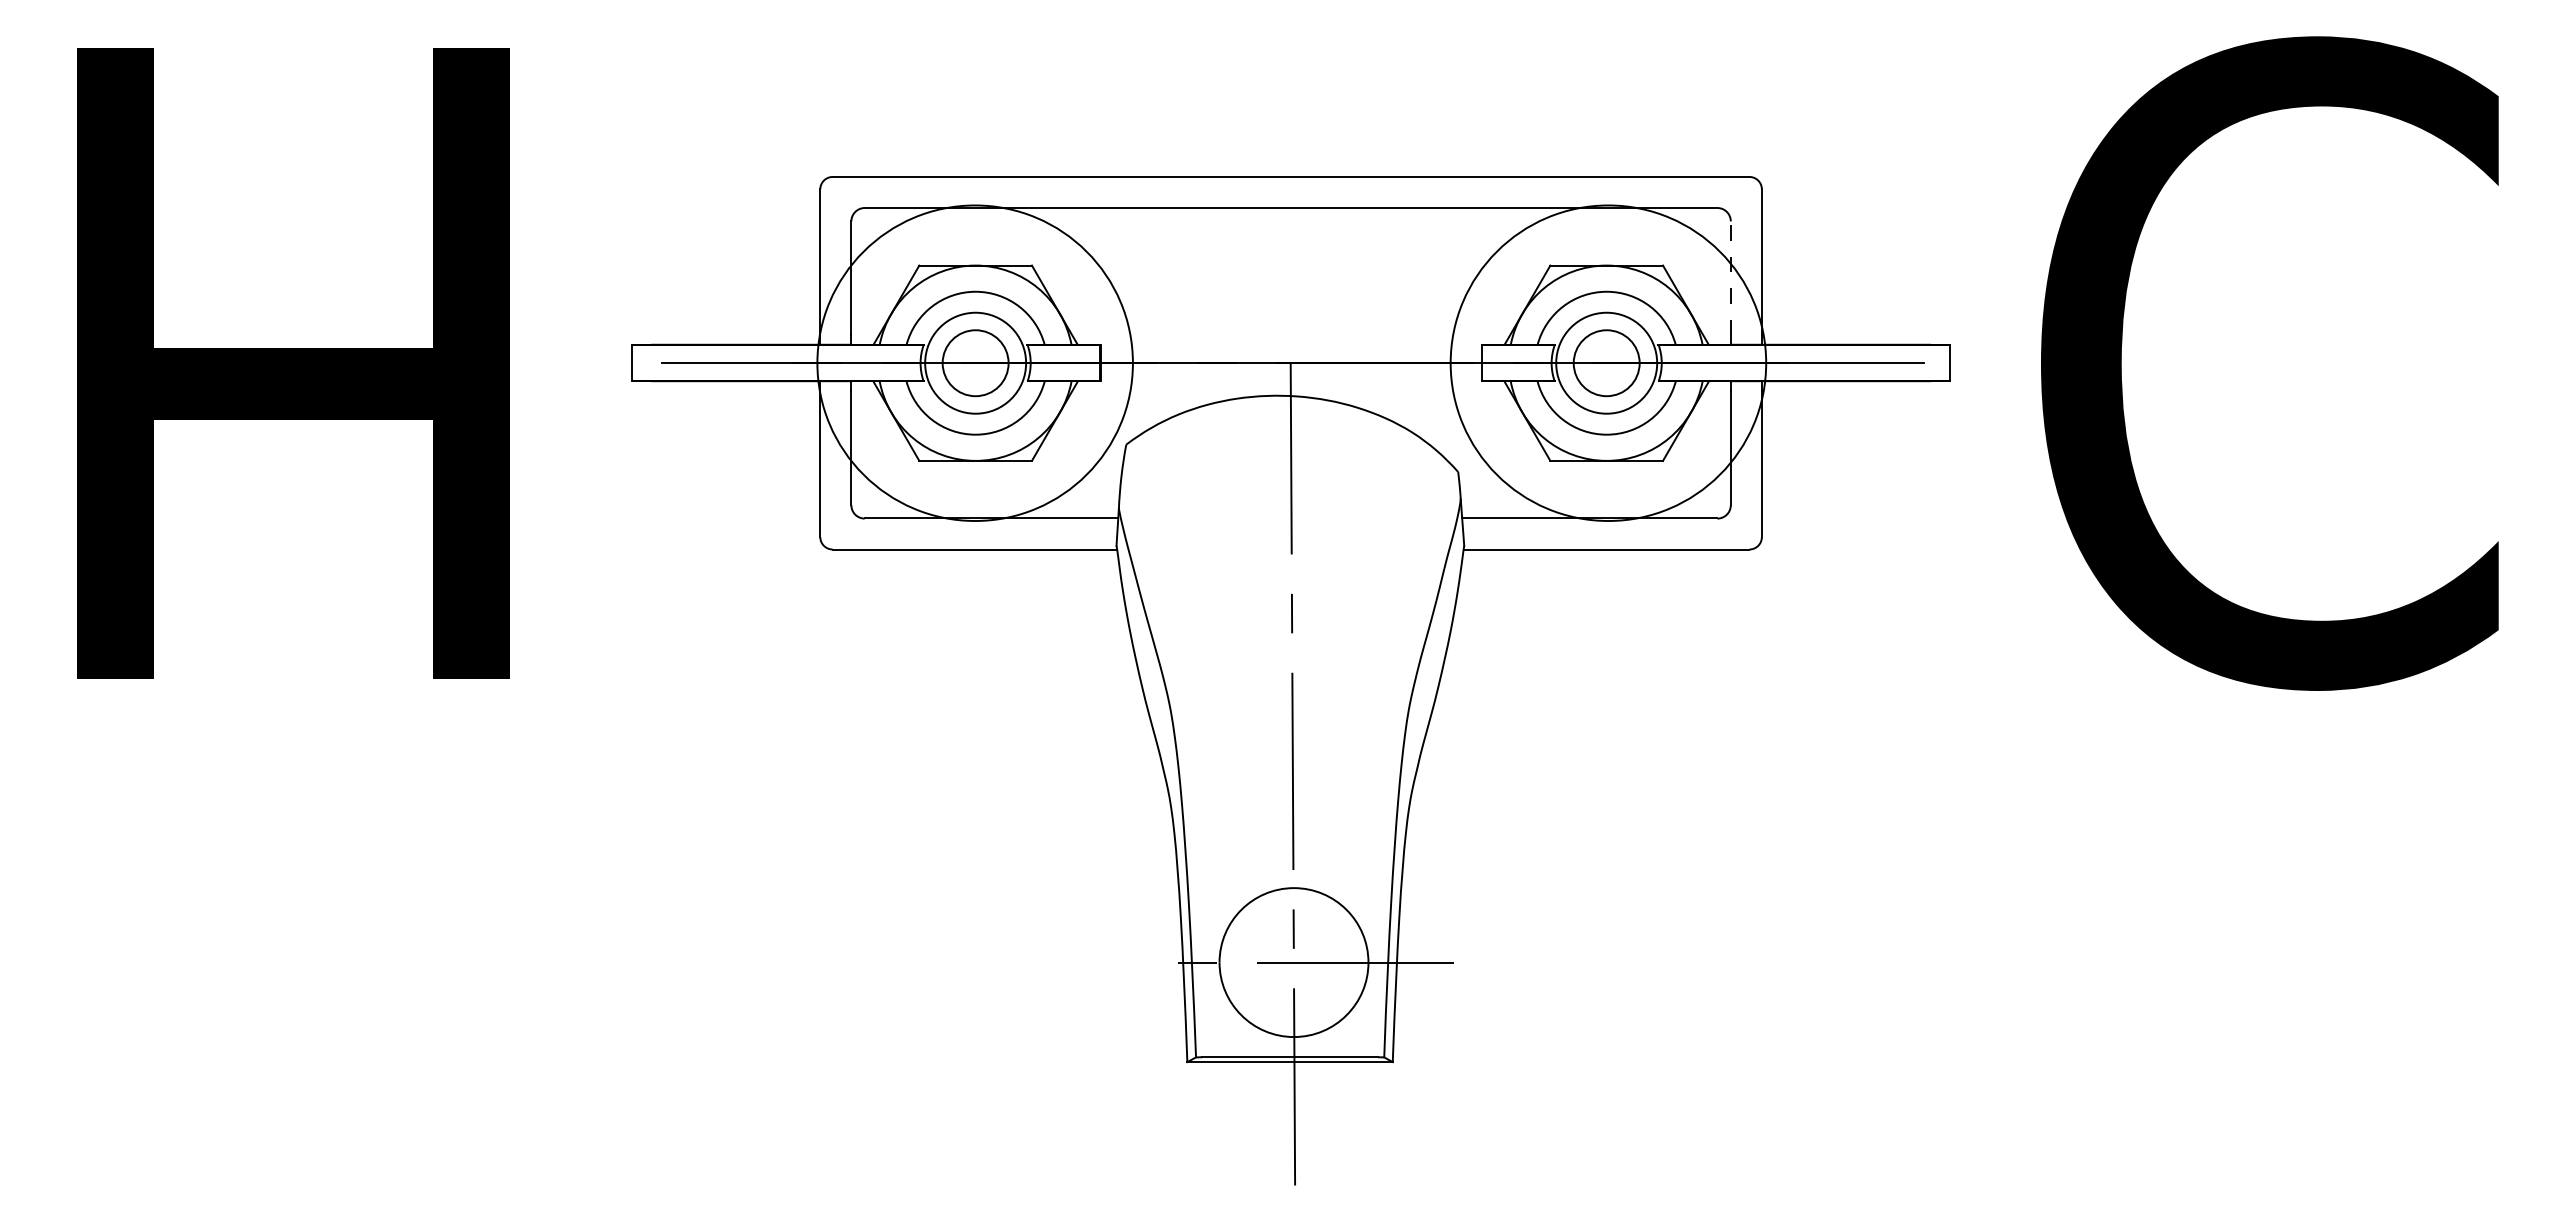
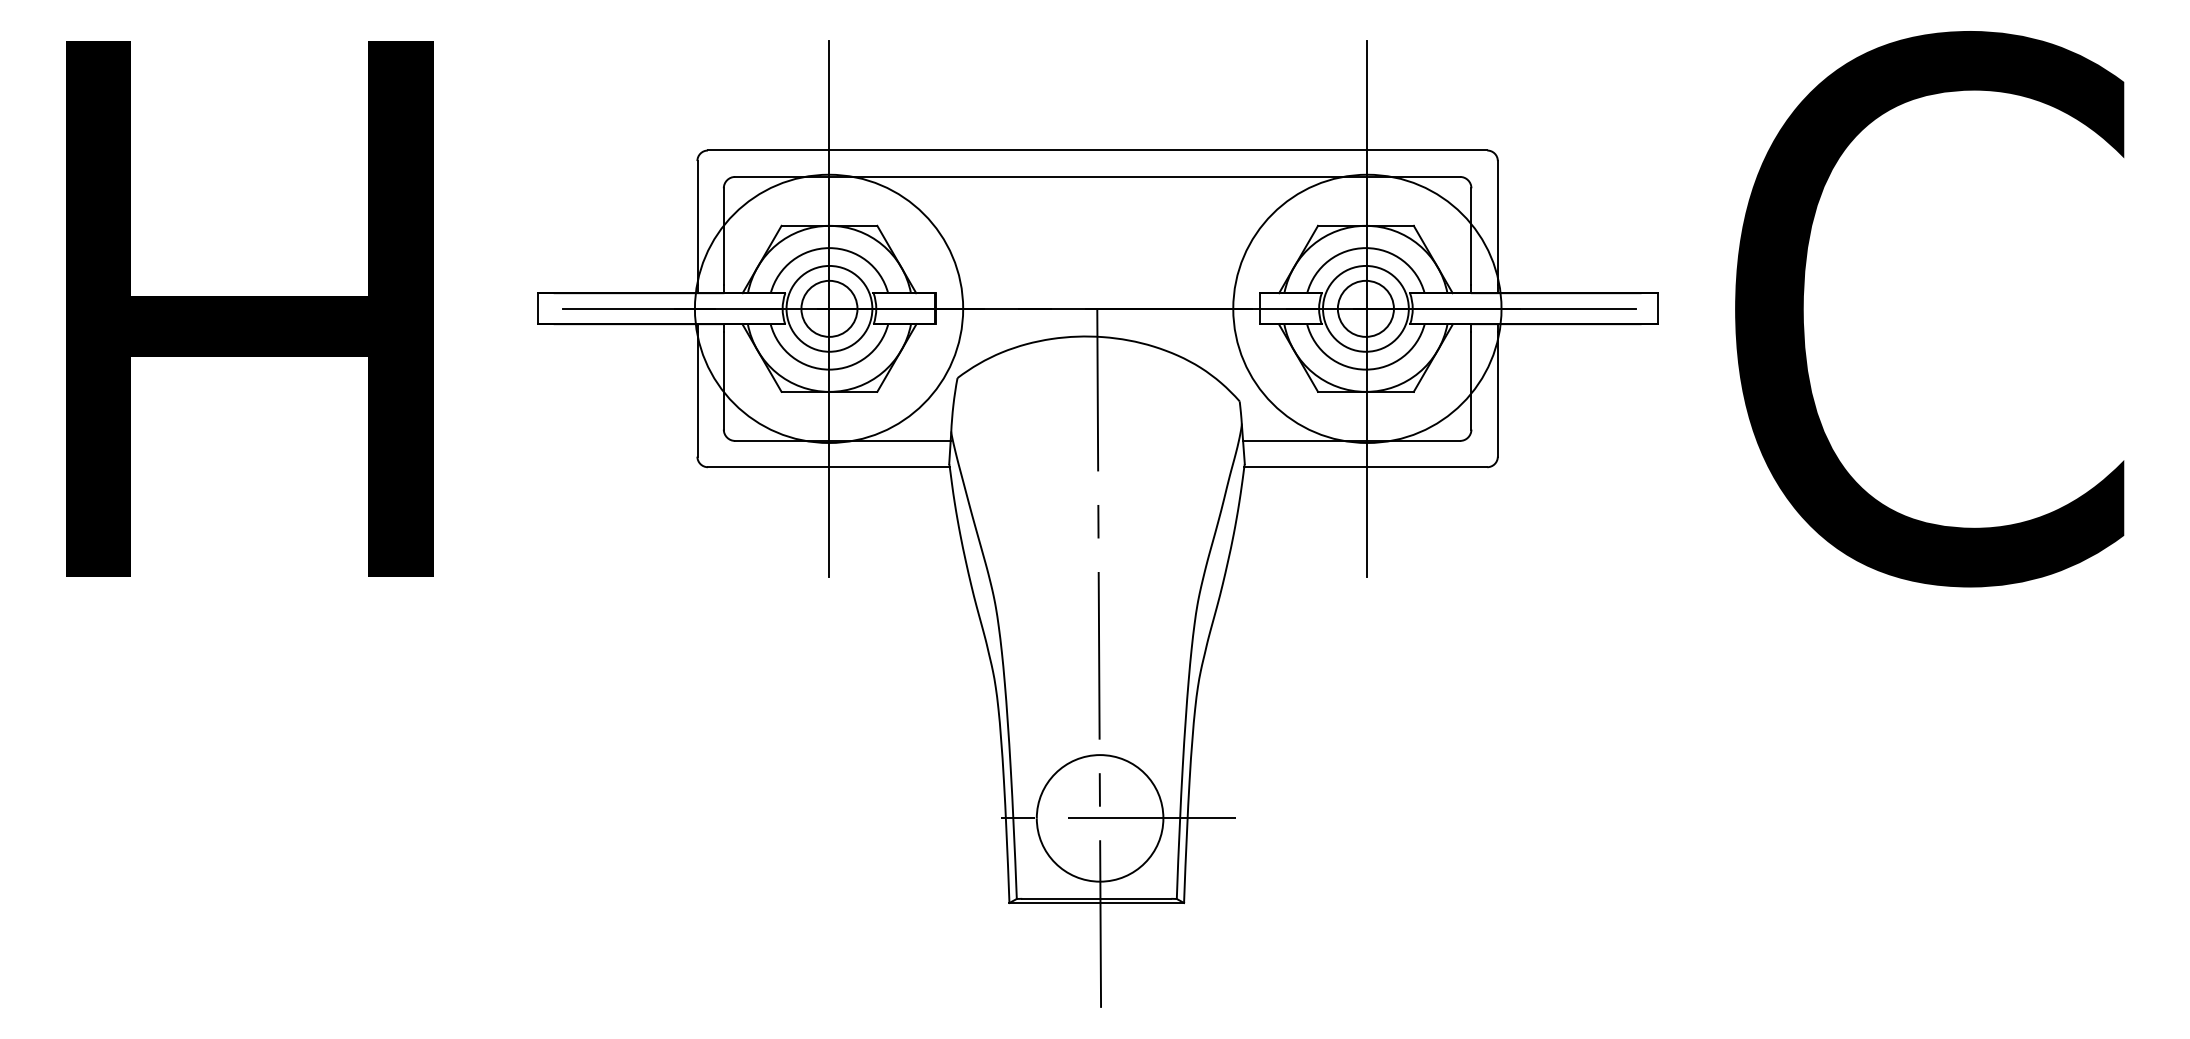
line: (1730, 277) -> (1471, 235), dashed -> solid
line: (975, 362) -> (829, 308), added
line: (1608, 362) -> (1367, 308), added

